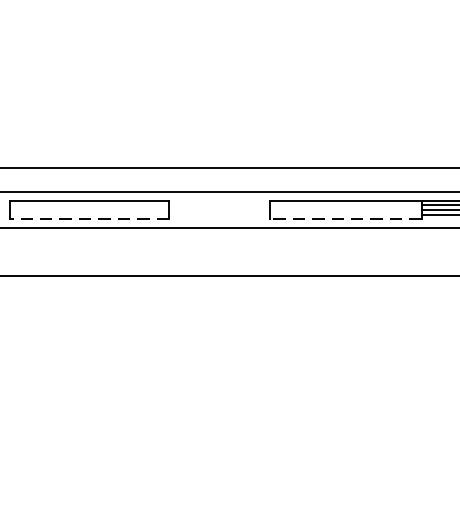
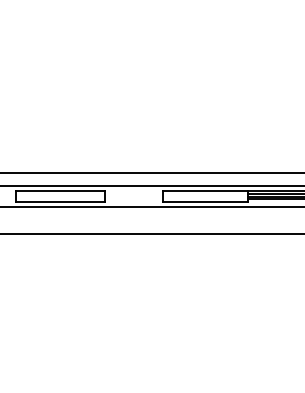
line: (89, 218) -> (60, 201), dashed -> solid
line: (345, 218) -> (205, 201), dashed -> solid

